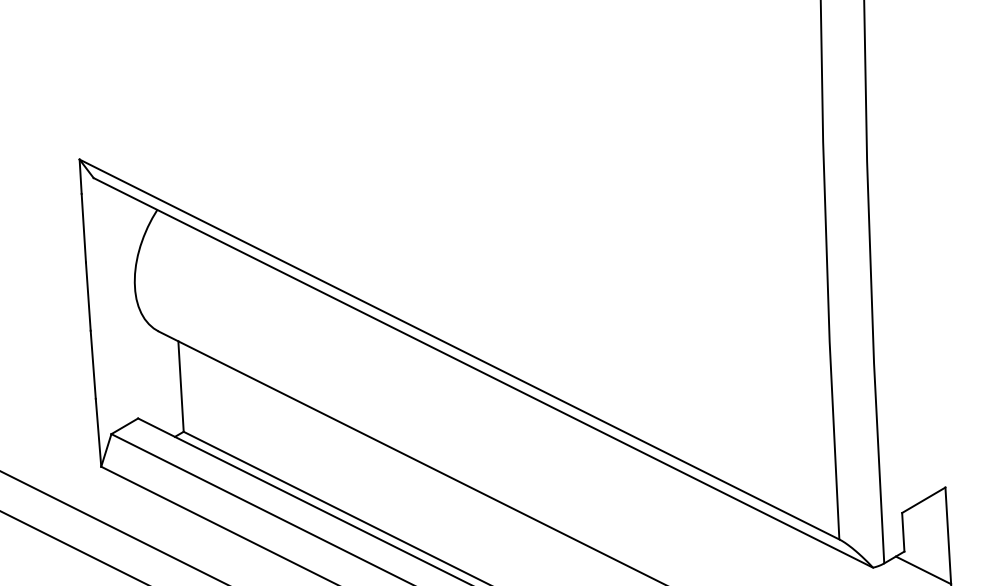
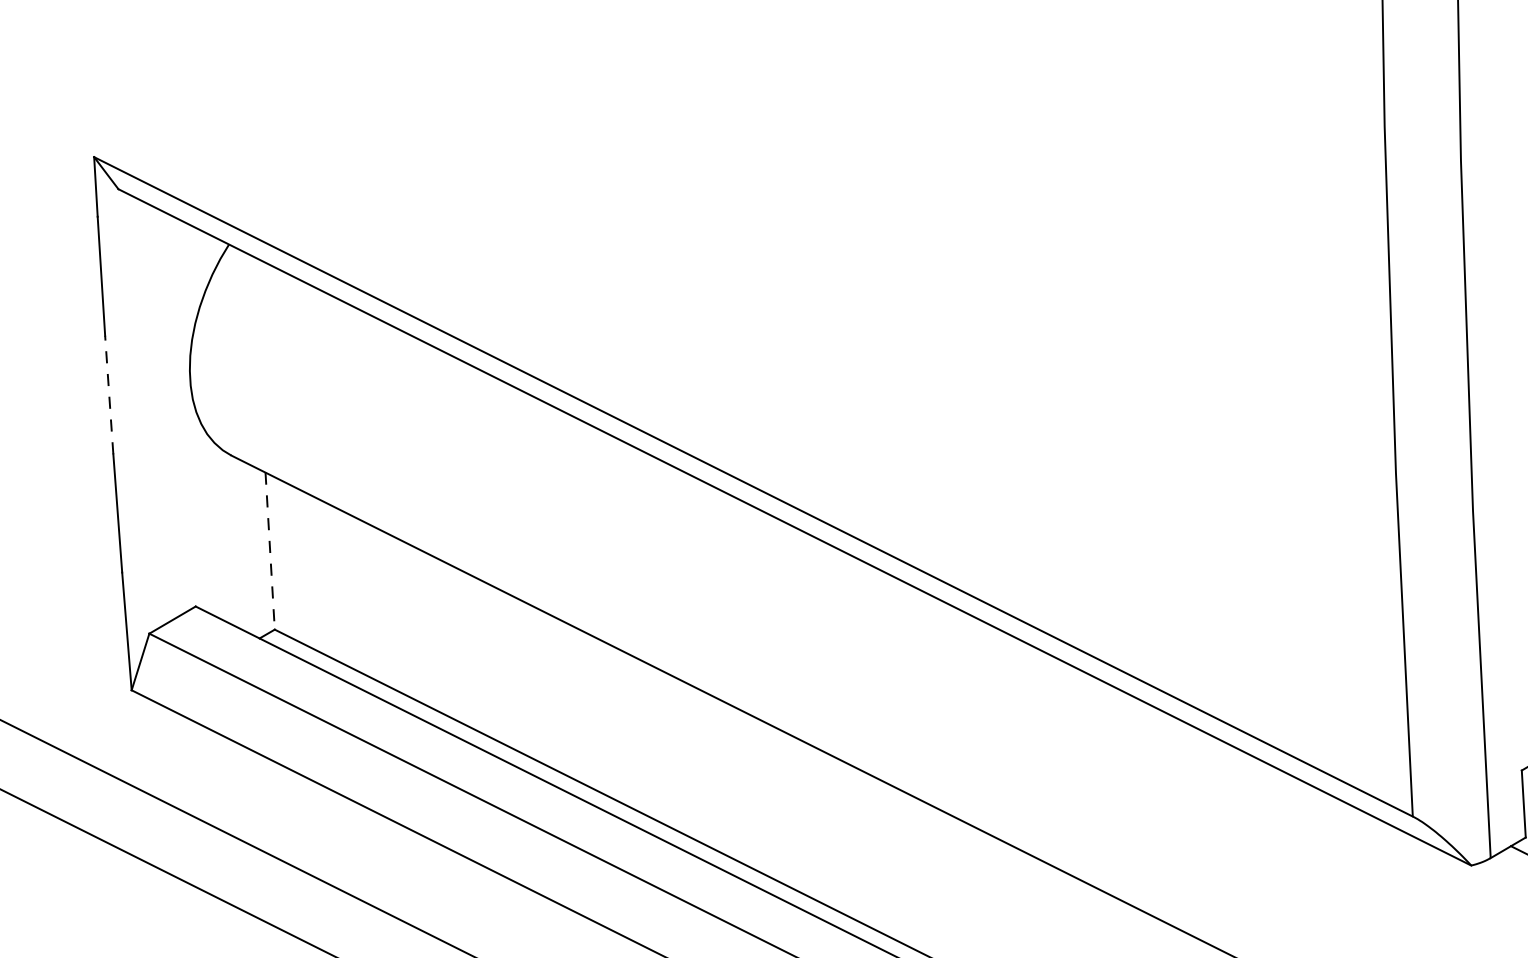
line: (88, 296) -> (109, 394), solid -> dashed
line: (181, 387) -> (270, 552), solid -> dashed

